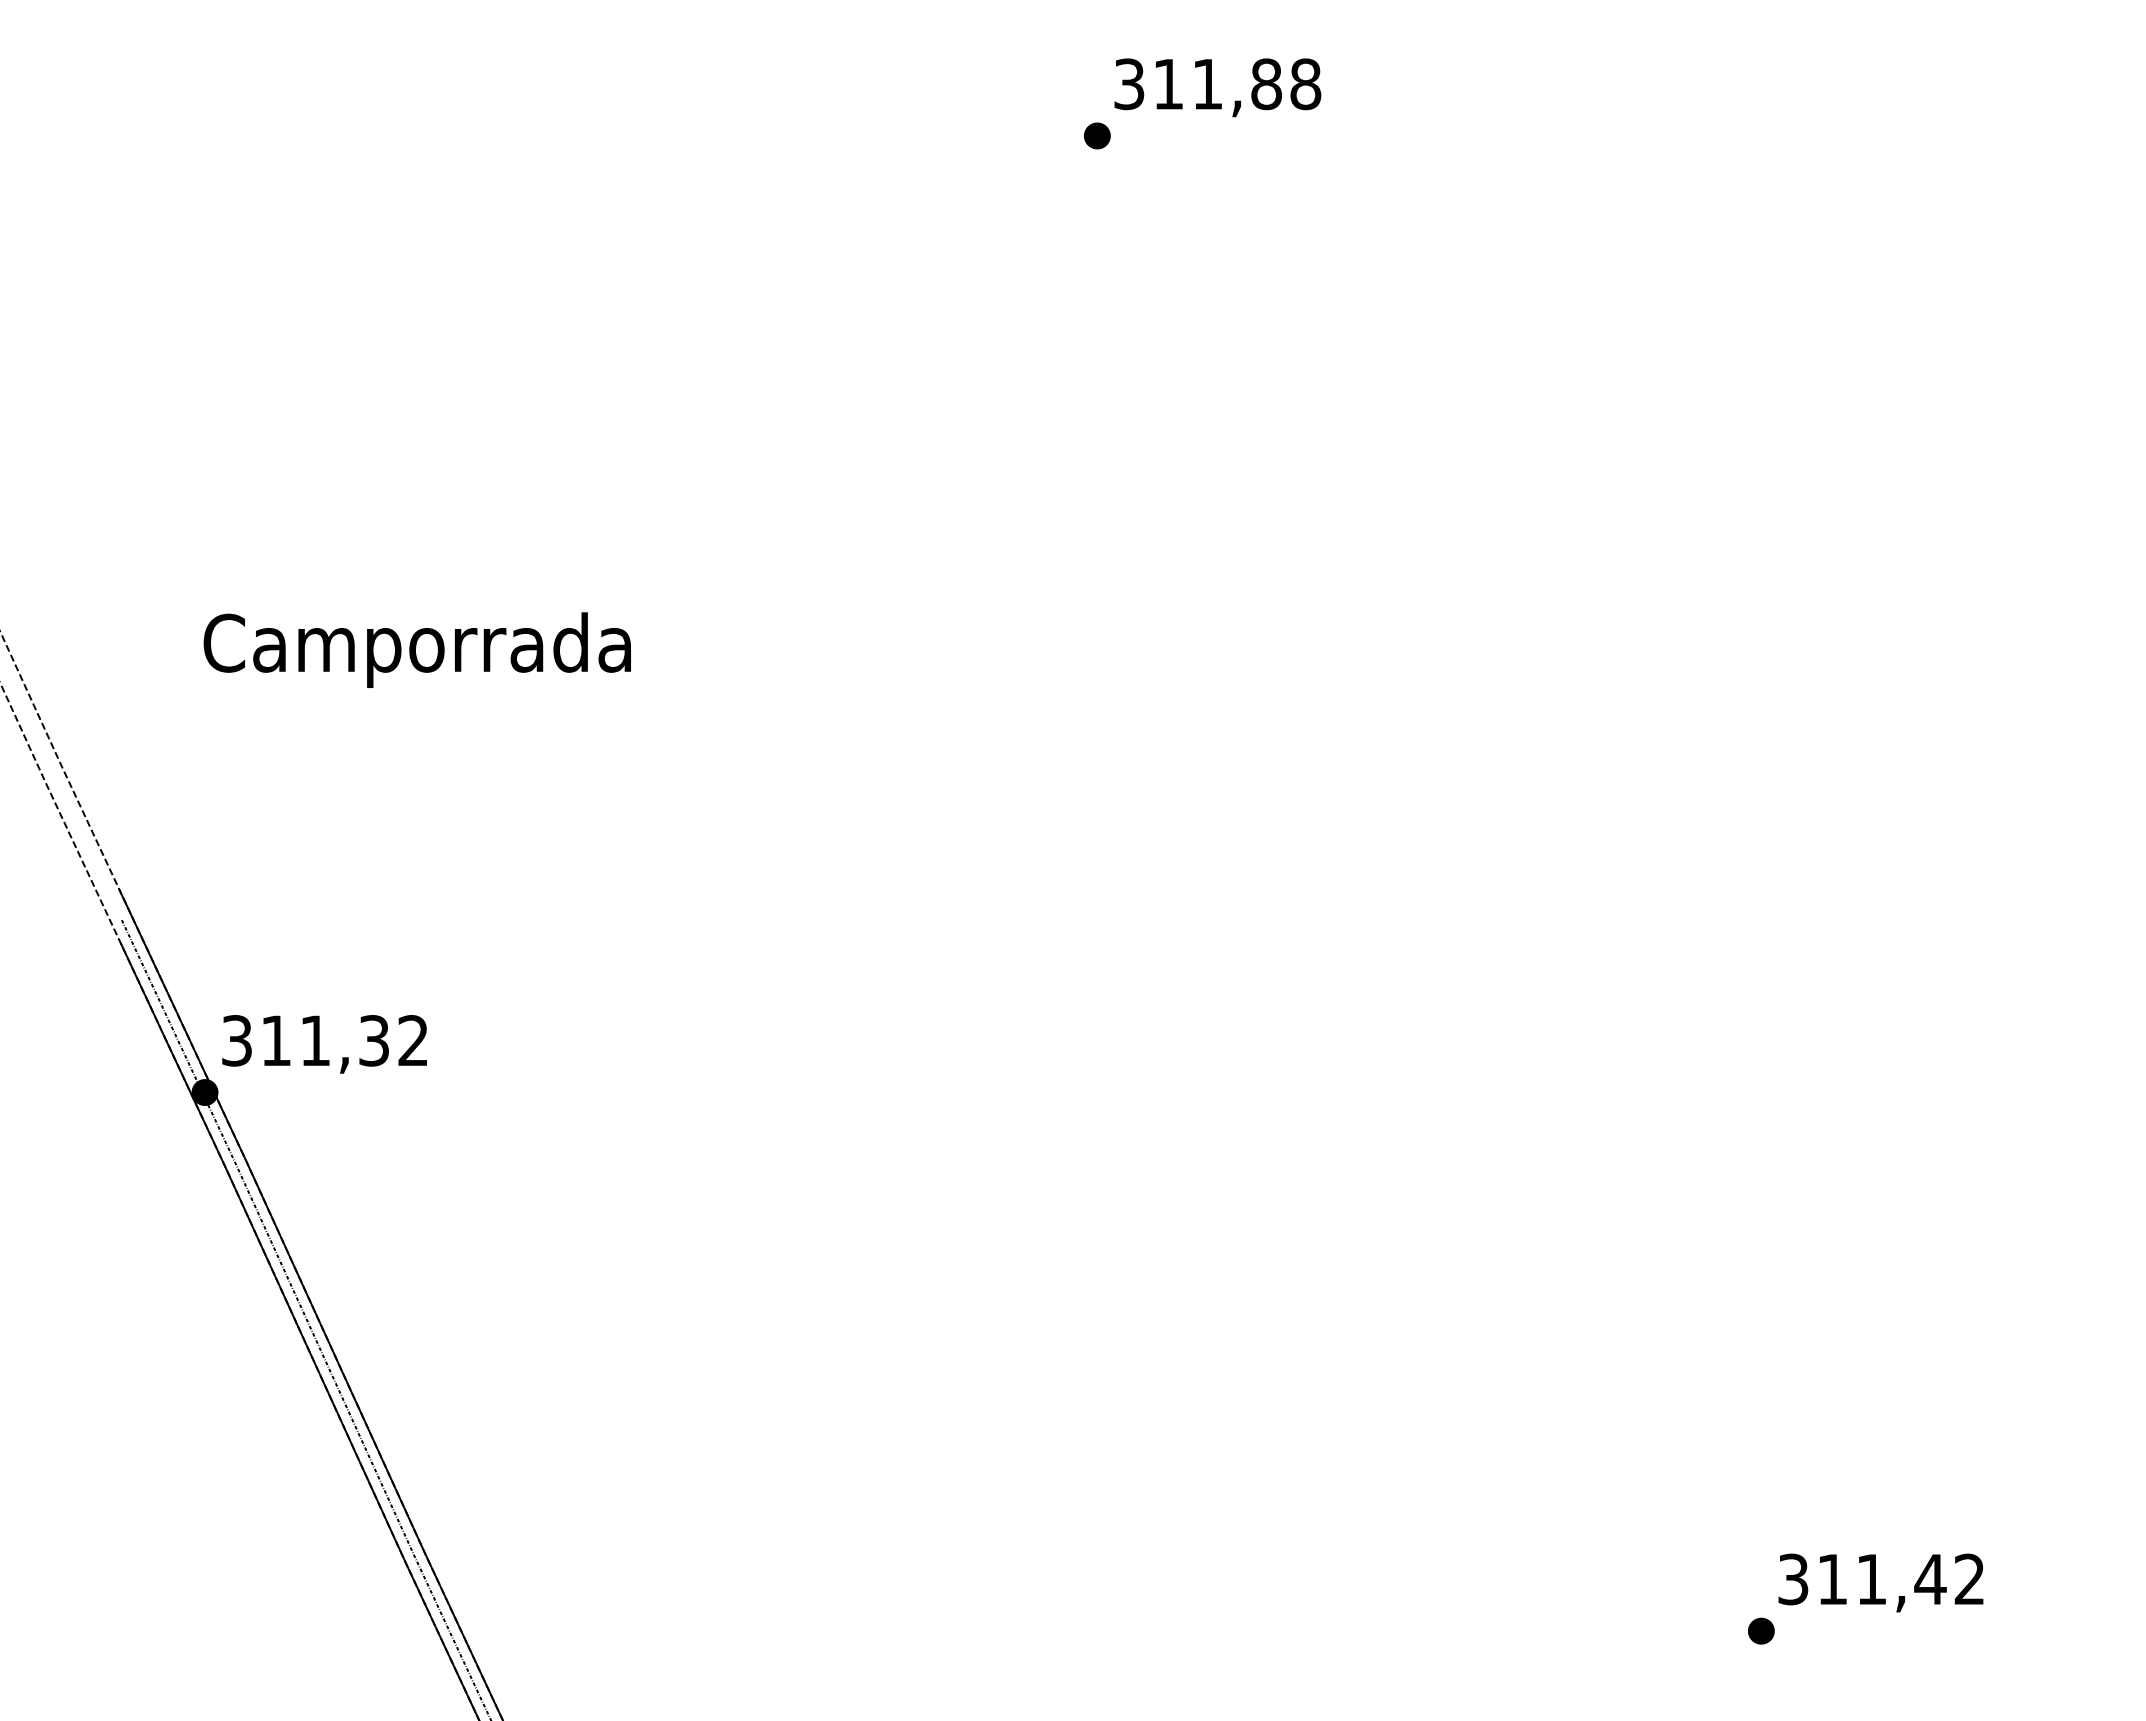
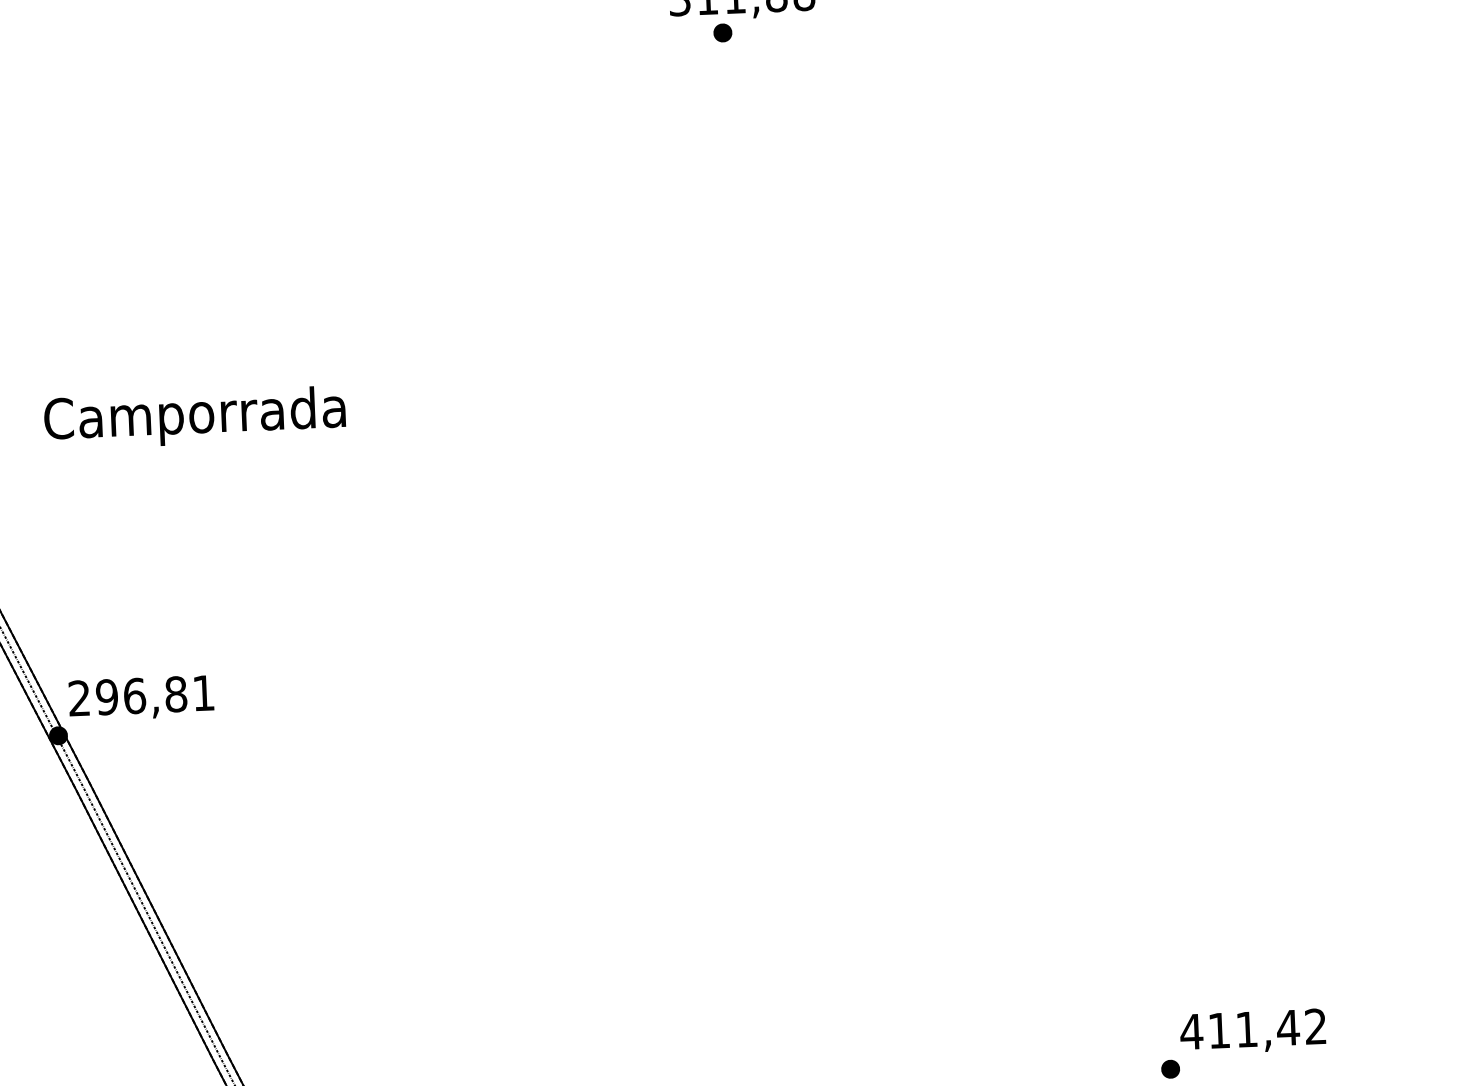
part: (1097, 135) -> (722, 32), moved
text: (324, 1040) -> (141, 695), 311,32 -> 296,81
text: (1793, 1579) -> (1191, 1031), 311,42 -> 411,42

